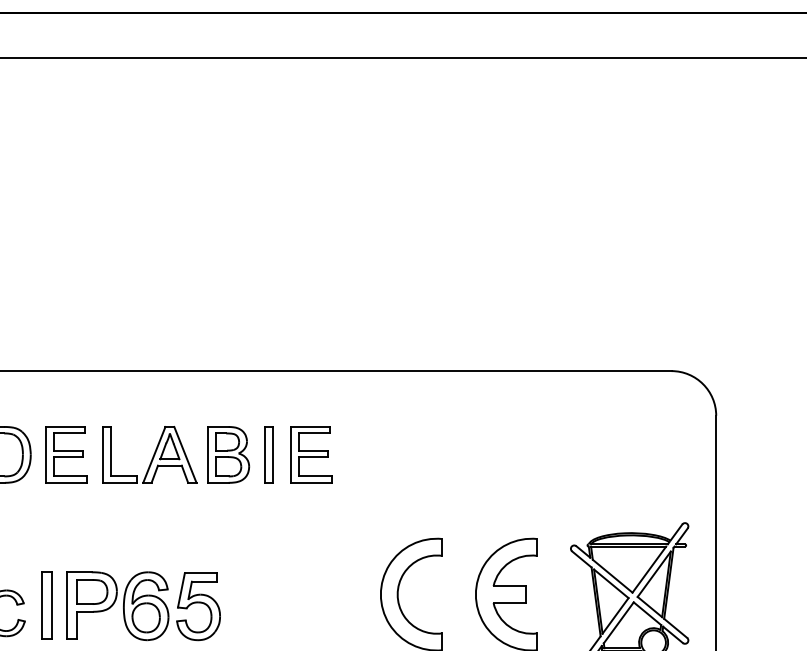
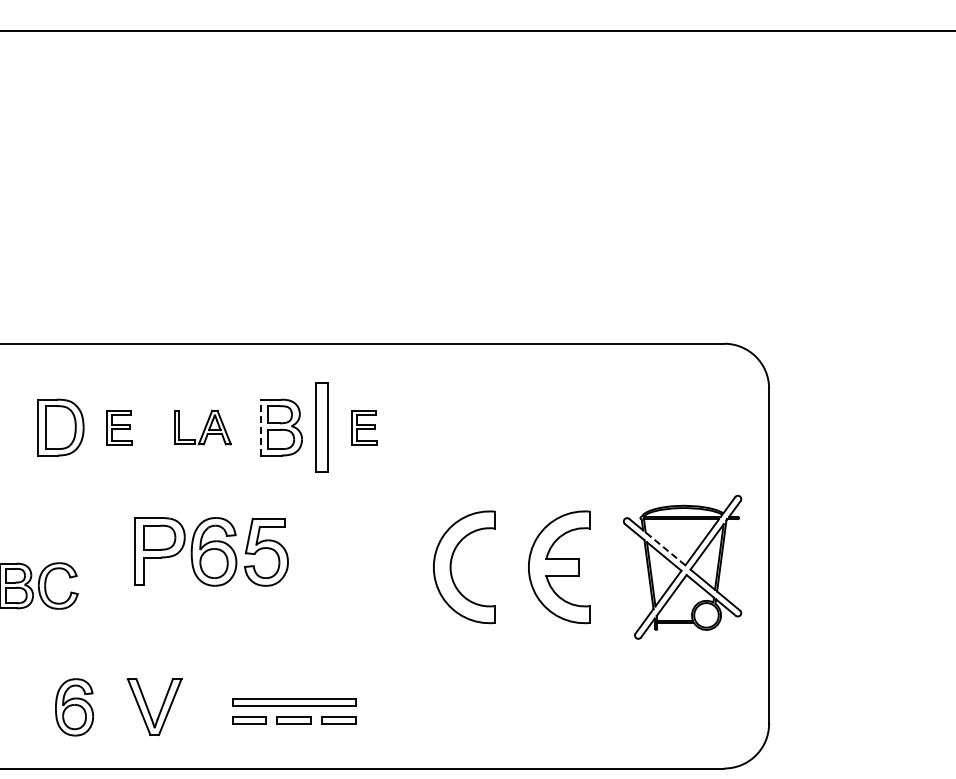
part: (66, 454) -> (119, 427), size x0.6
part: (149, 454) -> (202, 427), size x0.6
line: (207, 454) -> (260, 427), solid -> dashed
part: (268, 454) -> (321, 427), size x1.6
part: (311, 454) -> (364, 427), size x0.6
line: (612, 575) -> (665, 548), solid -> dashed
part: (46, 605) -> (99, 578), removed
part: (143, 605) -> (211, 551), moved

